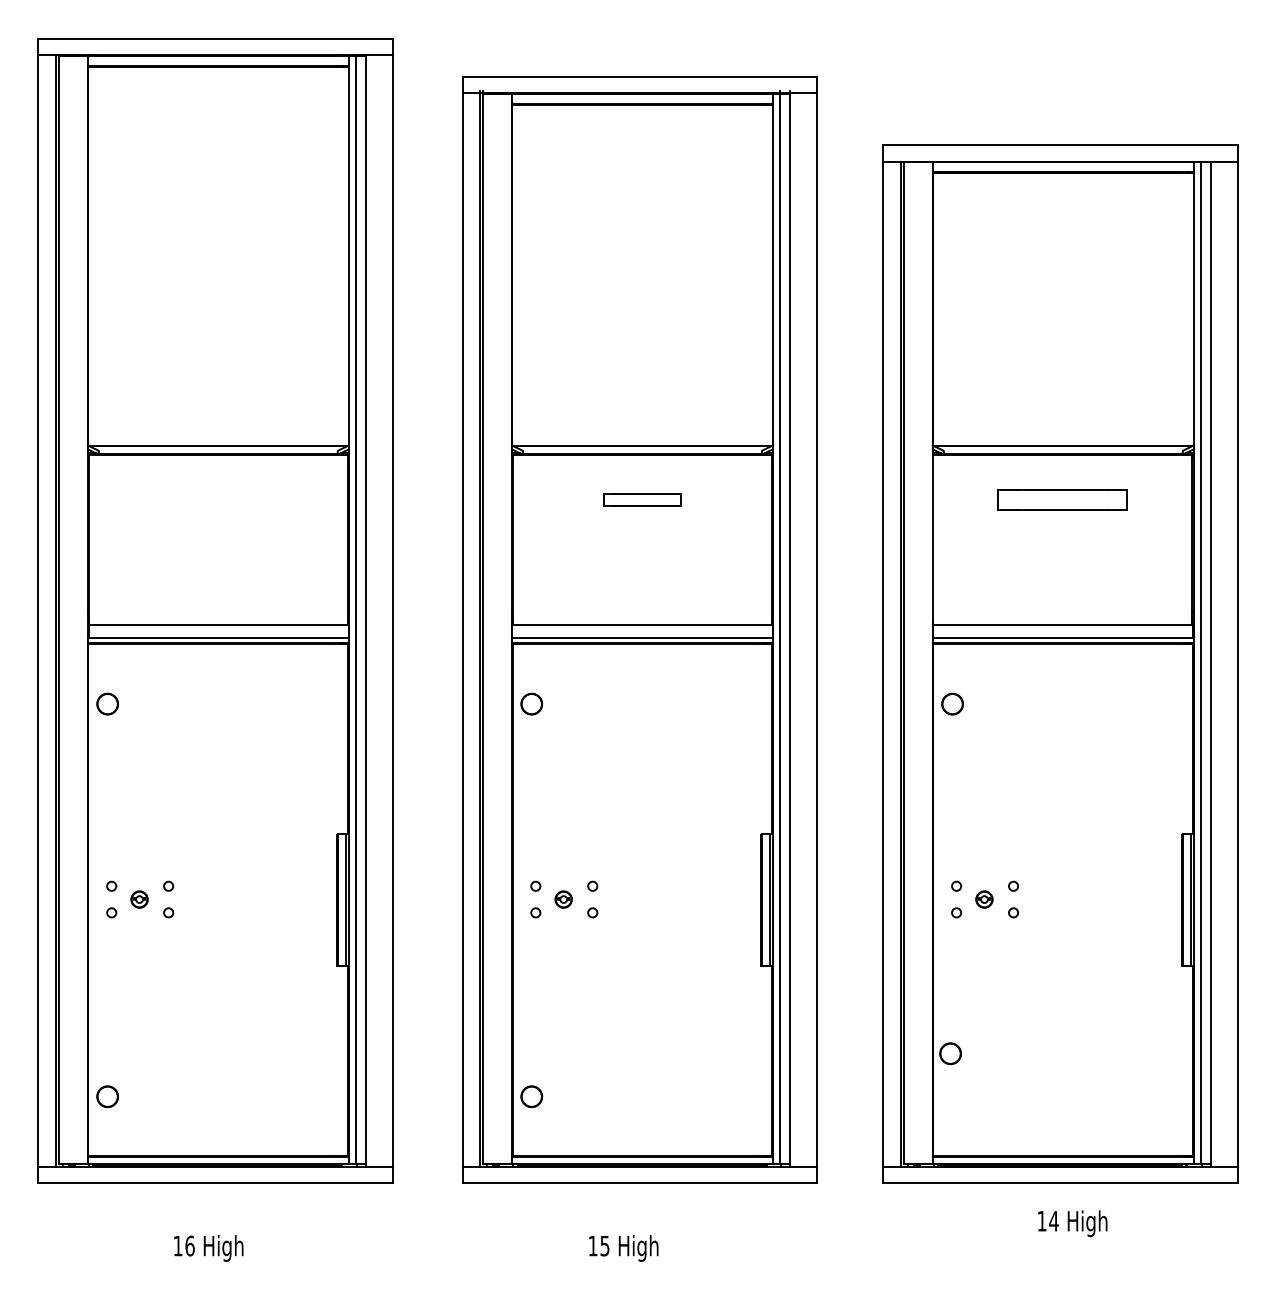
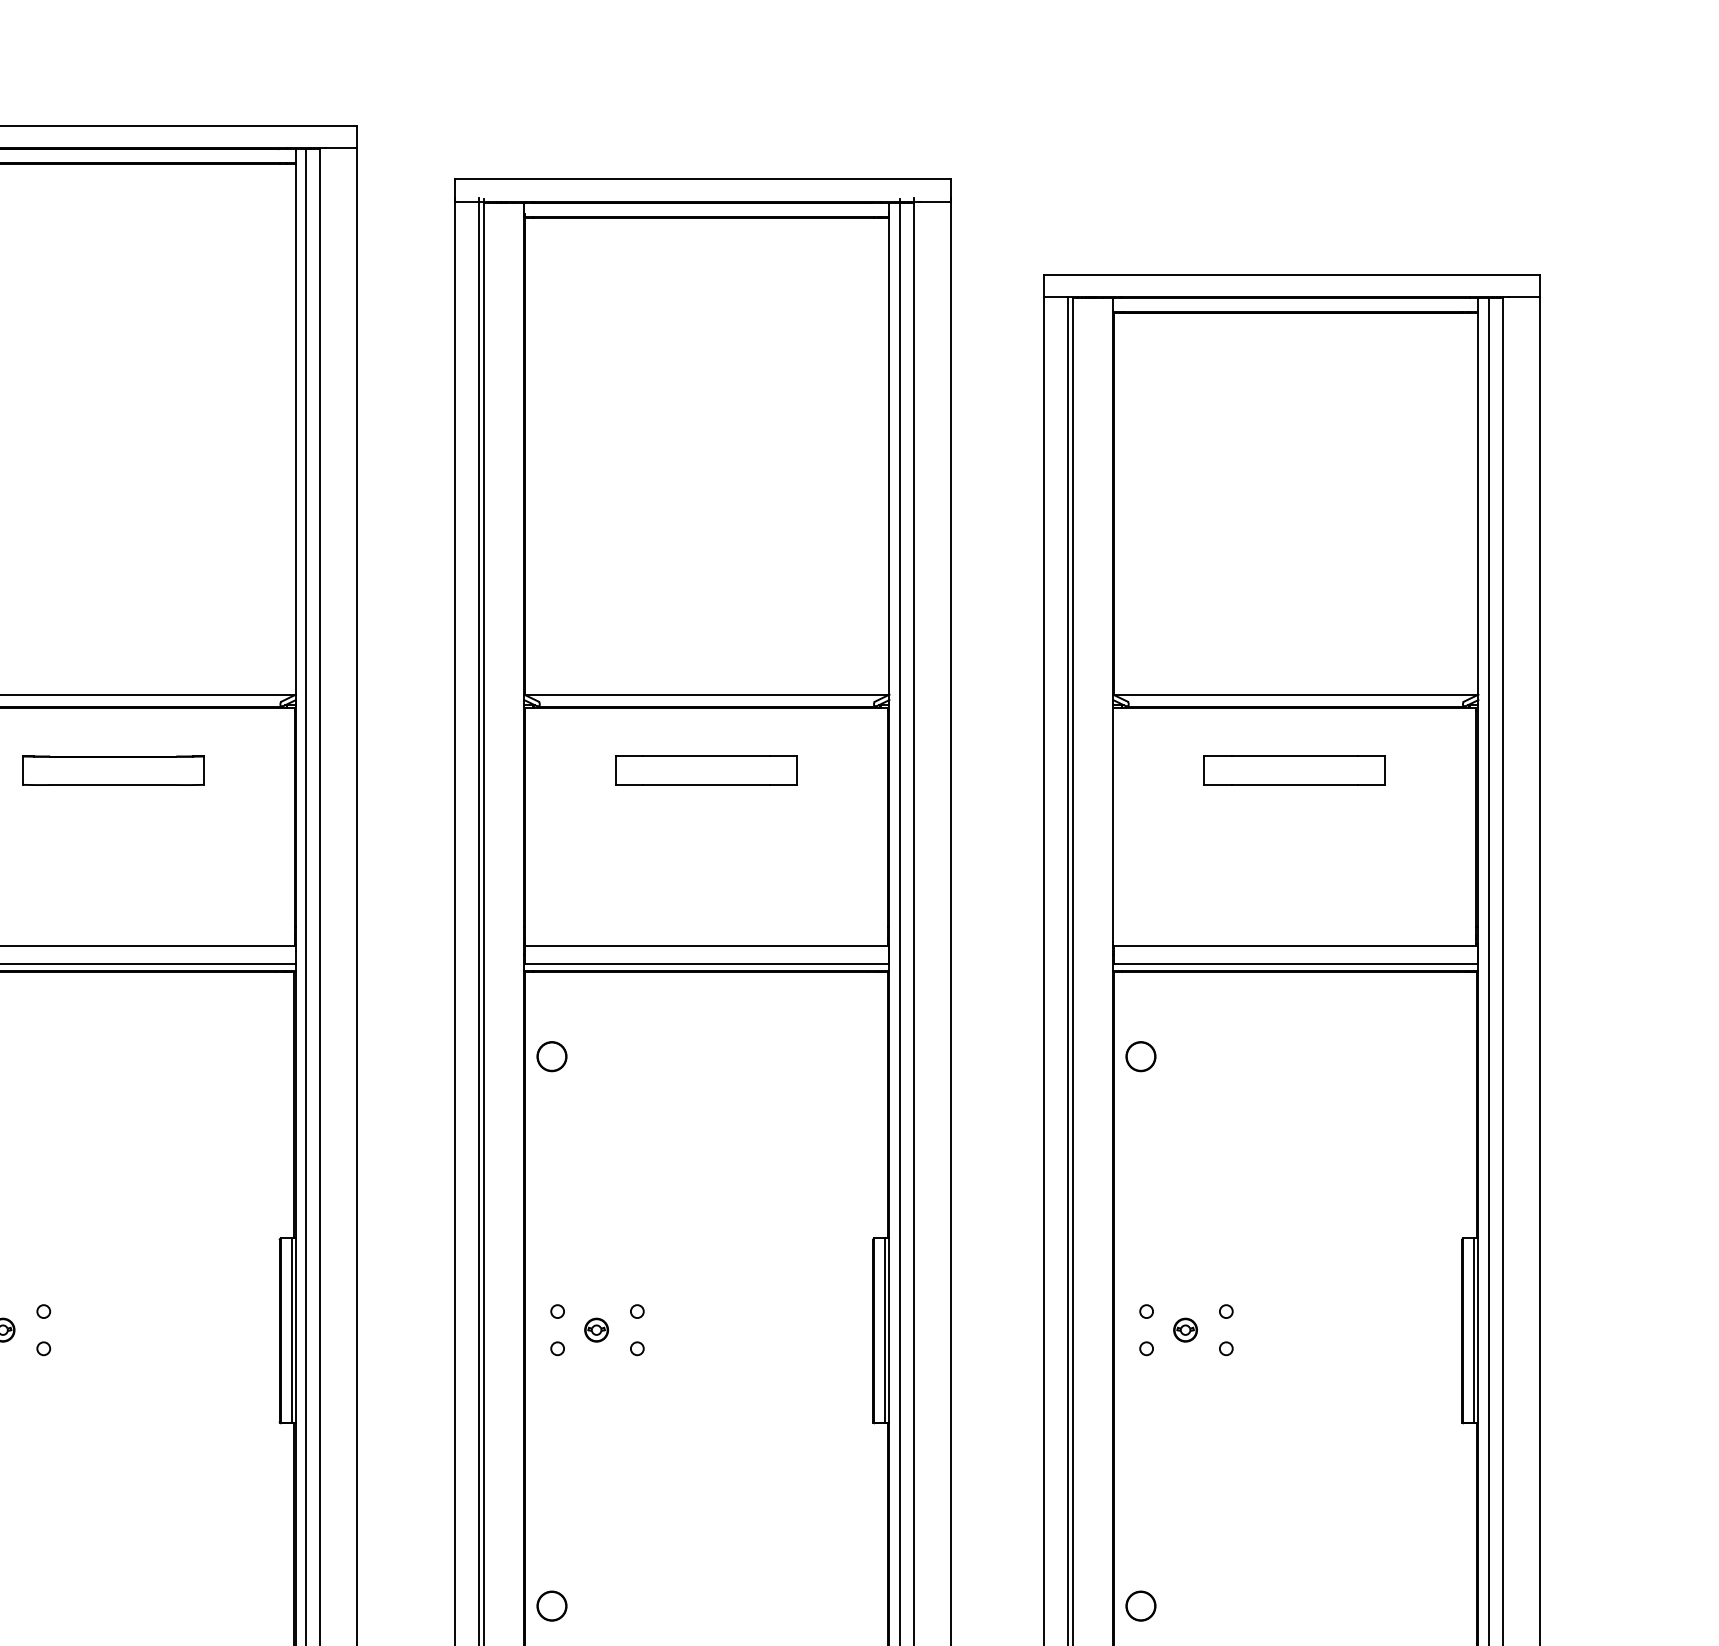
part: (218, 499) -> (113, 770), added
part: (642, 499) -> (706, 770), size x1.67
part: (950, 1053) -> (1140, 1605), moved

